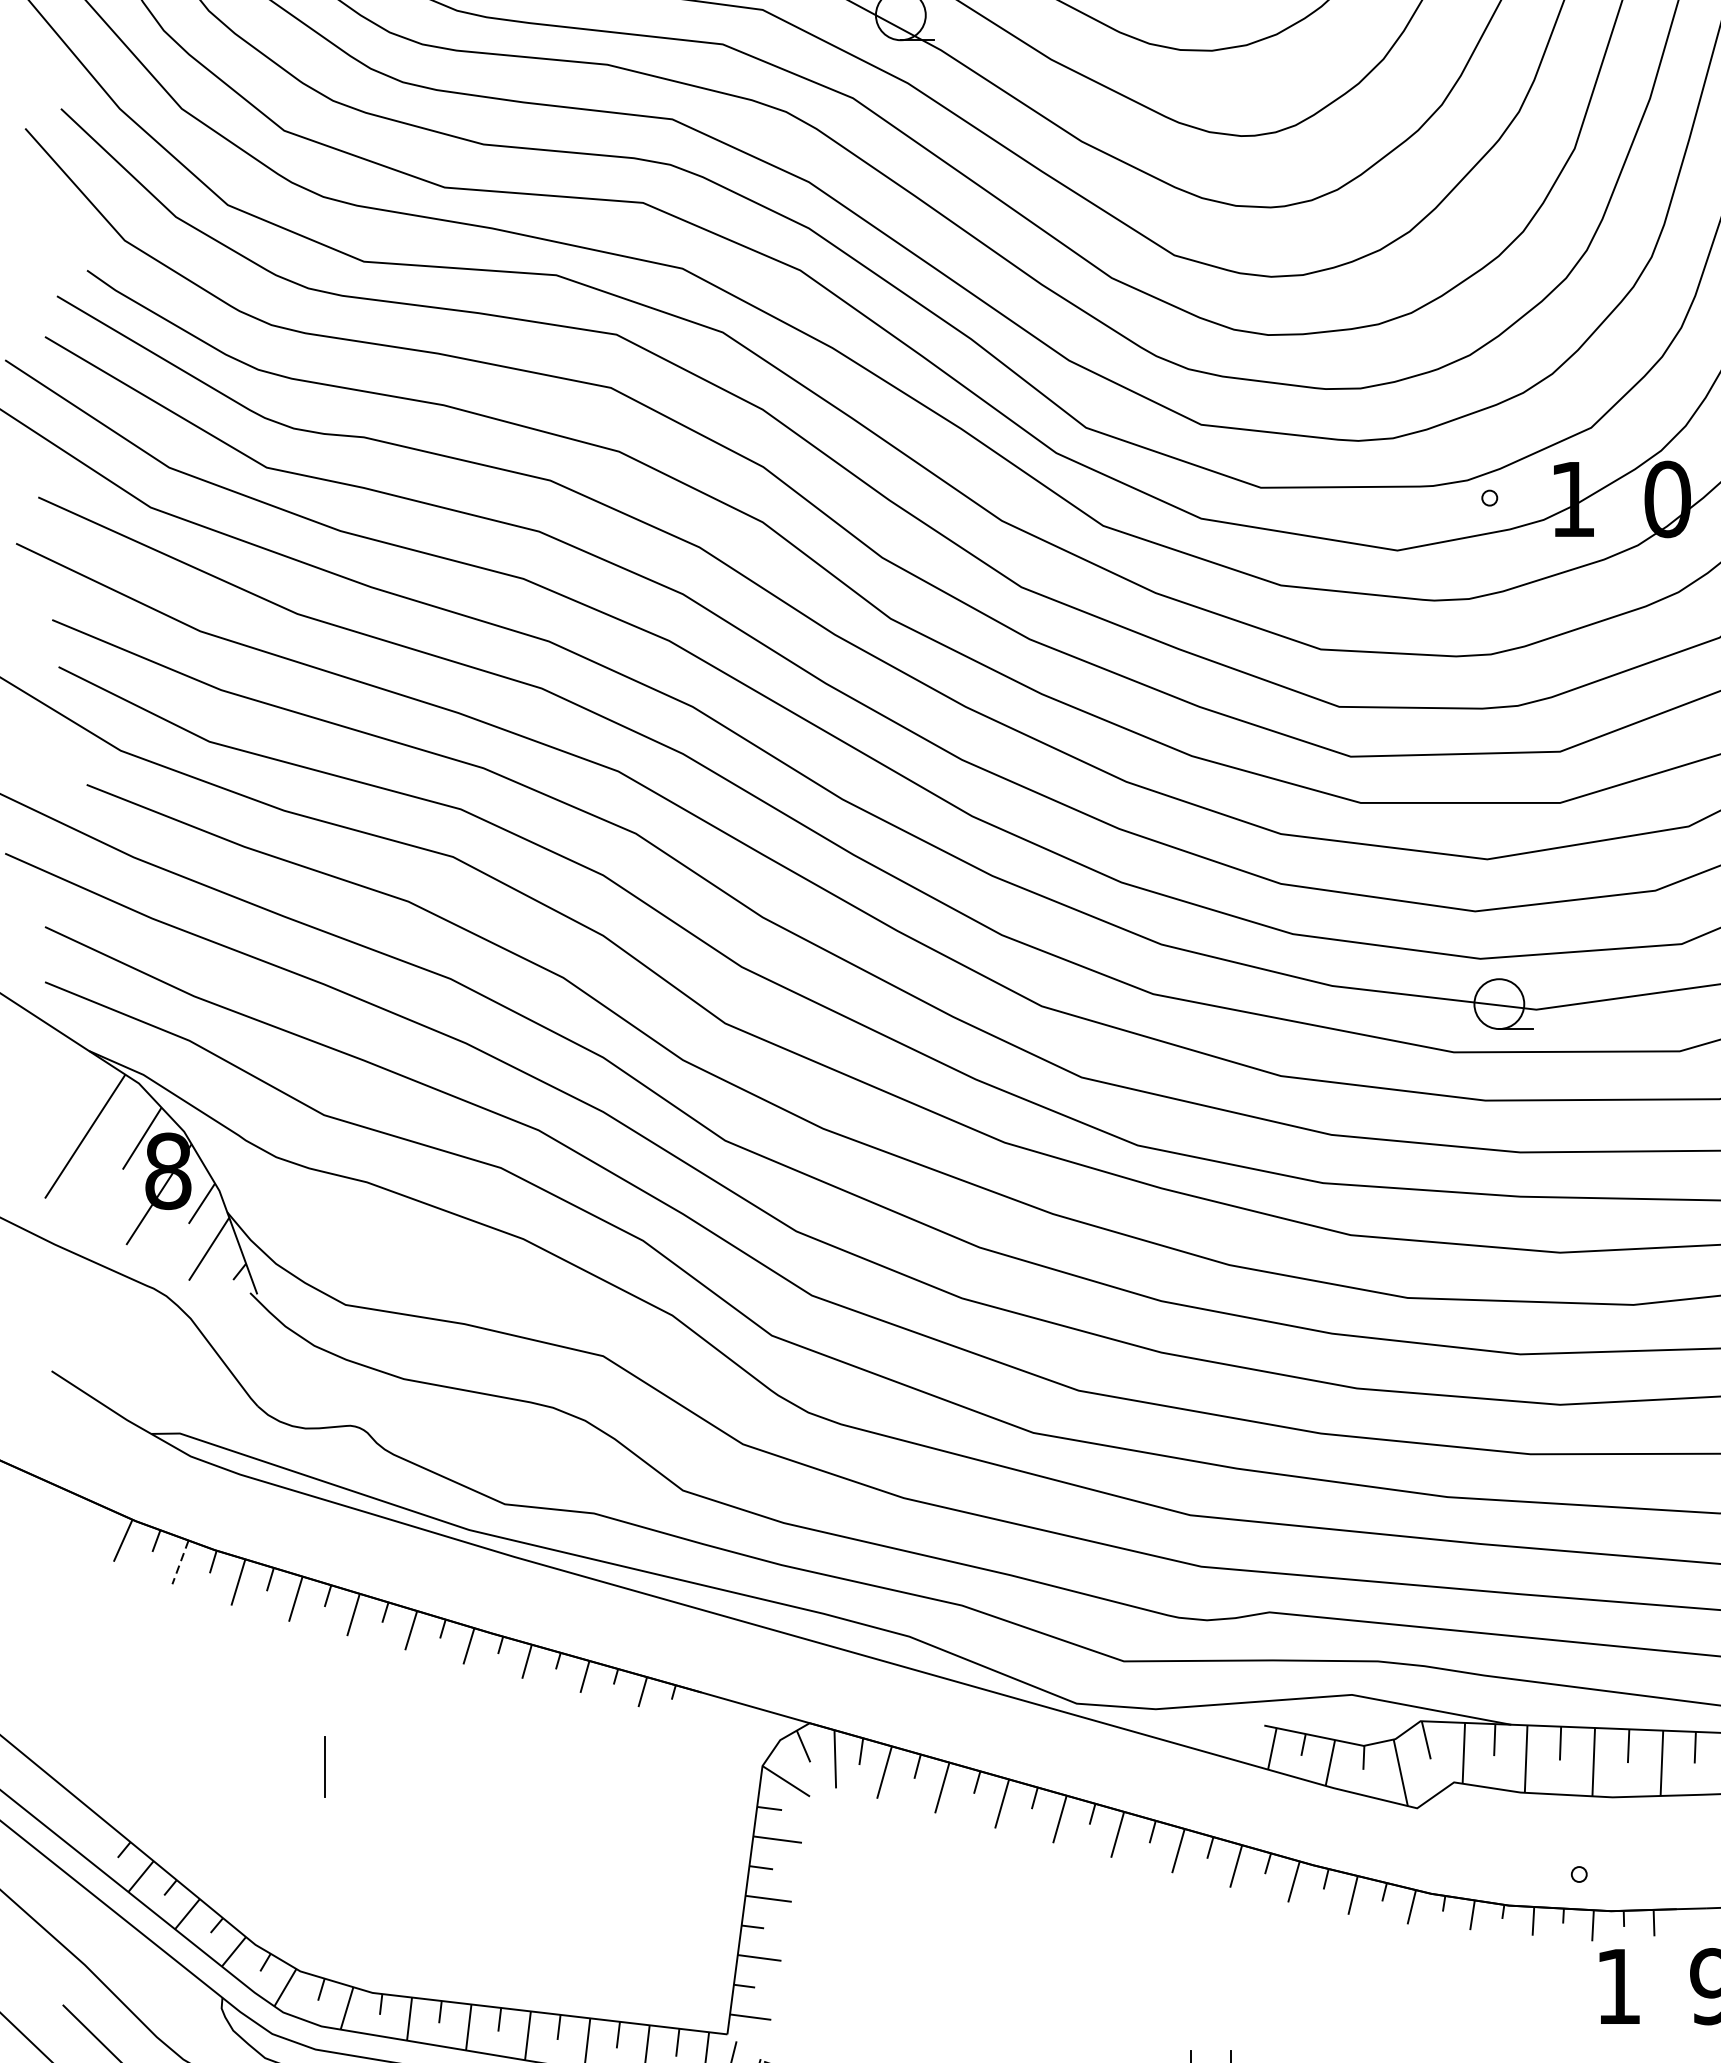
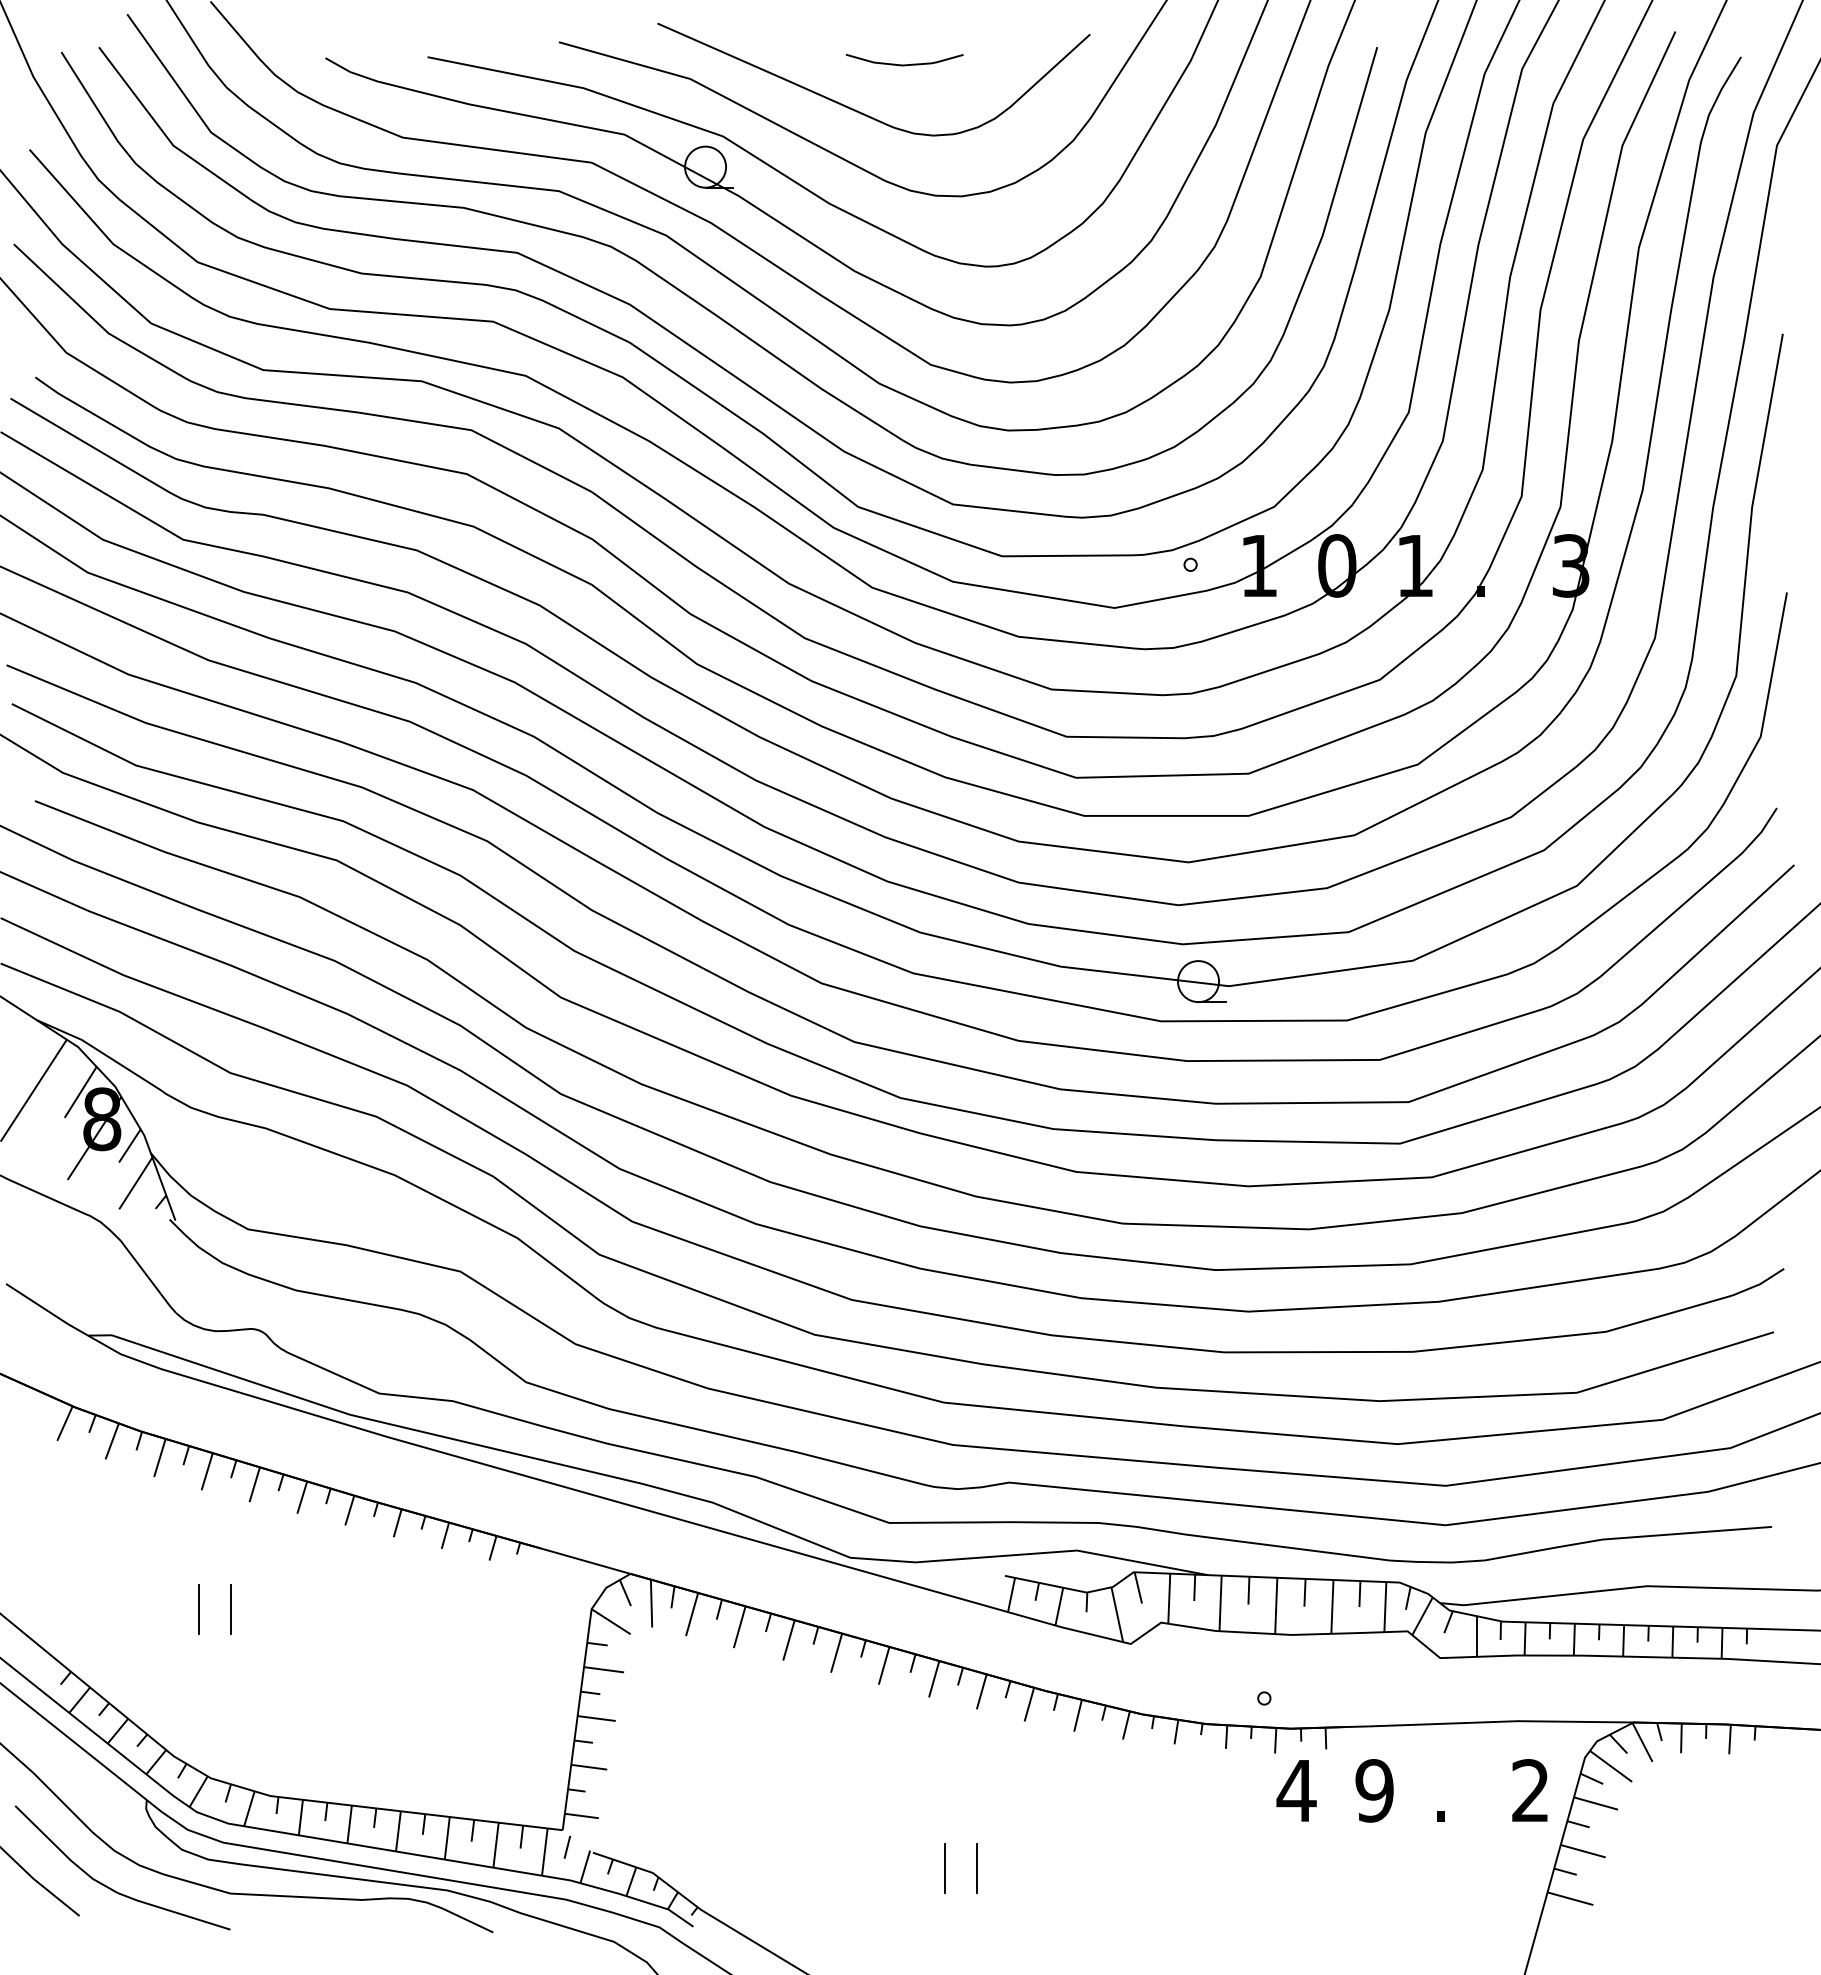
line: (180, 1562) -> (112, 1441), dashed -> solid
line: (285, 1766) -> (198, 1609), added
text: (1618, 1986) -> (1296, 1790), 1 -> 4

